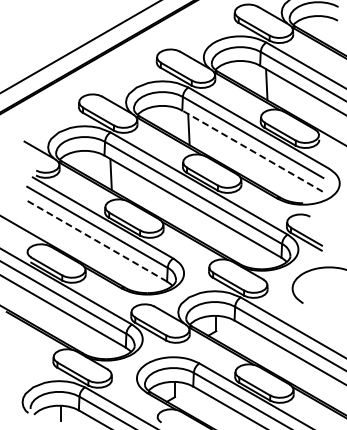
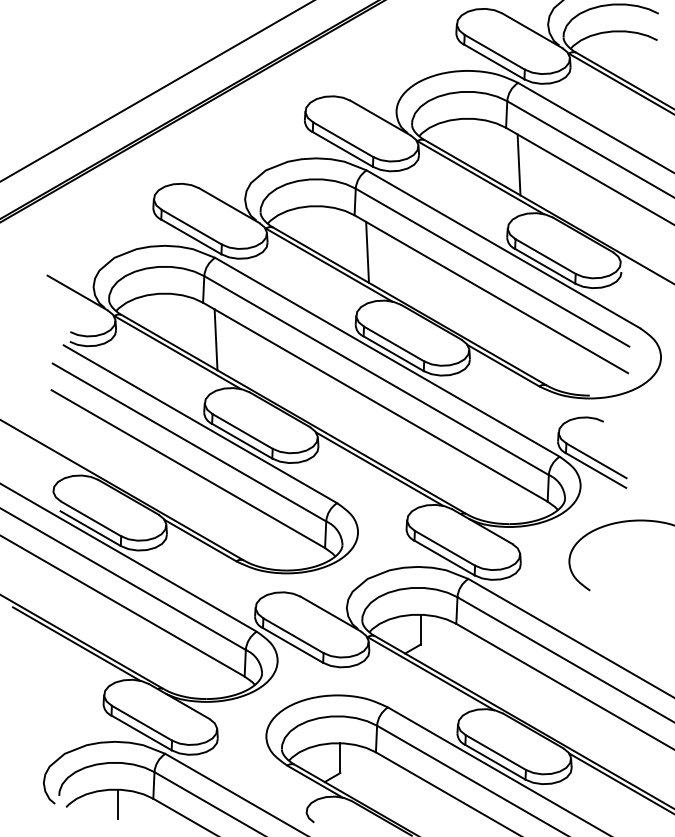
line: (252, 150) -> (491, 292), dashed -> solid
line: (96, 240) -> (187, 468), dashed -> solid

